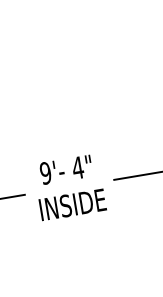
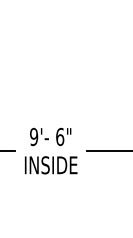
text: (77, 167) -> (59, 136), 4" -> 6"

